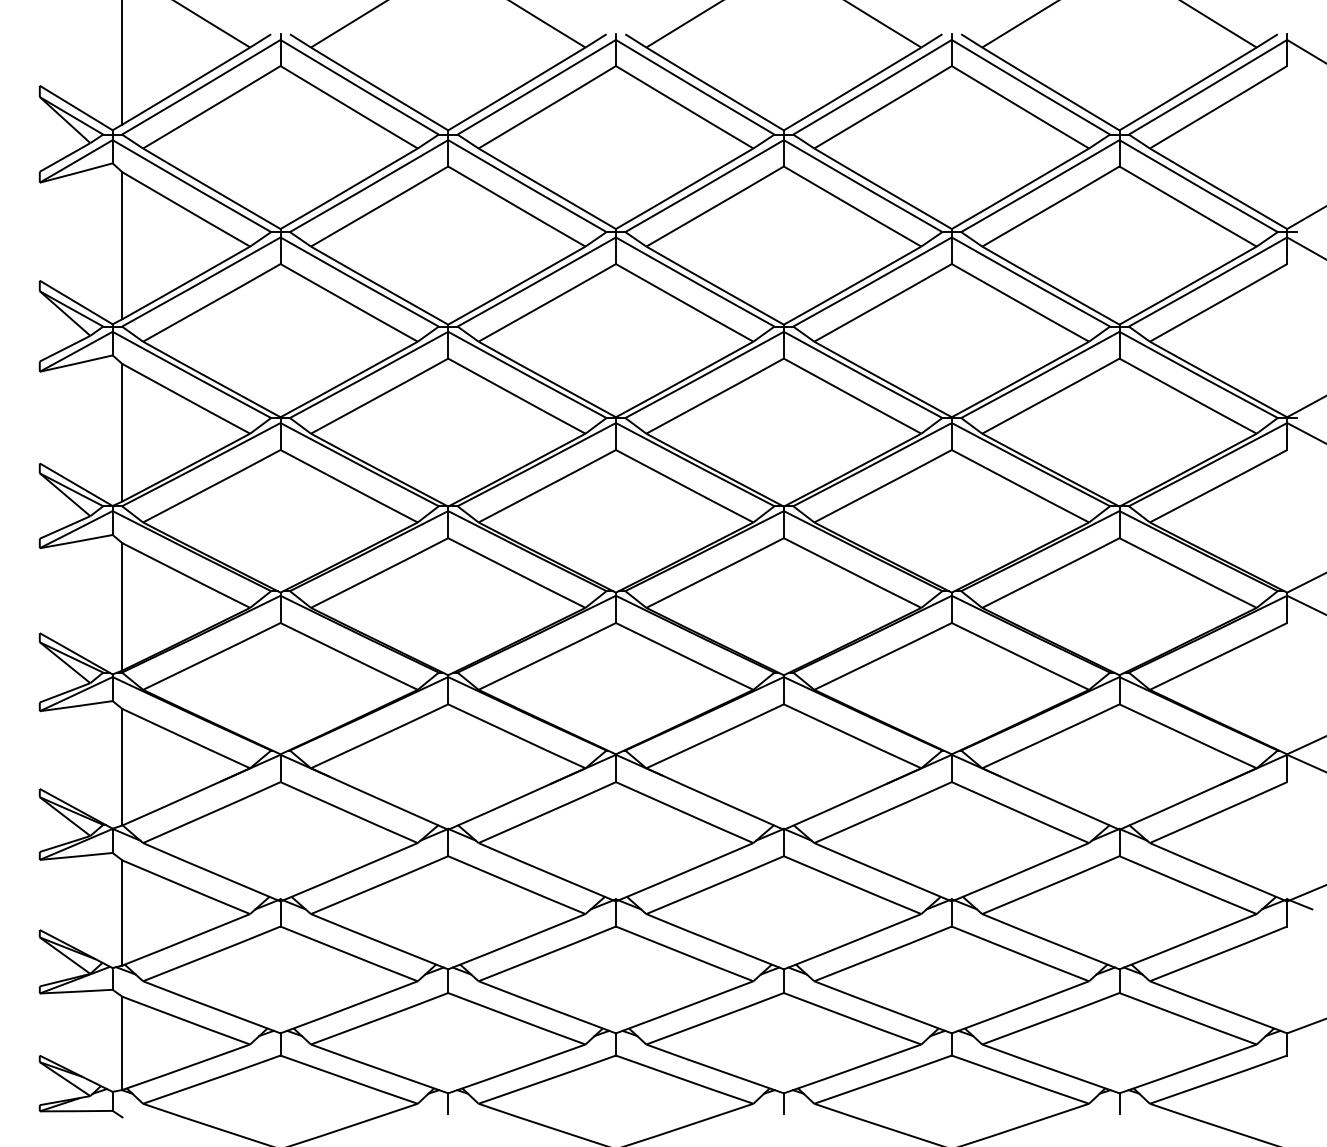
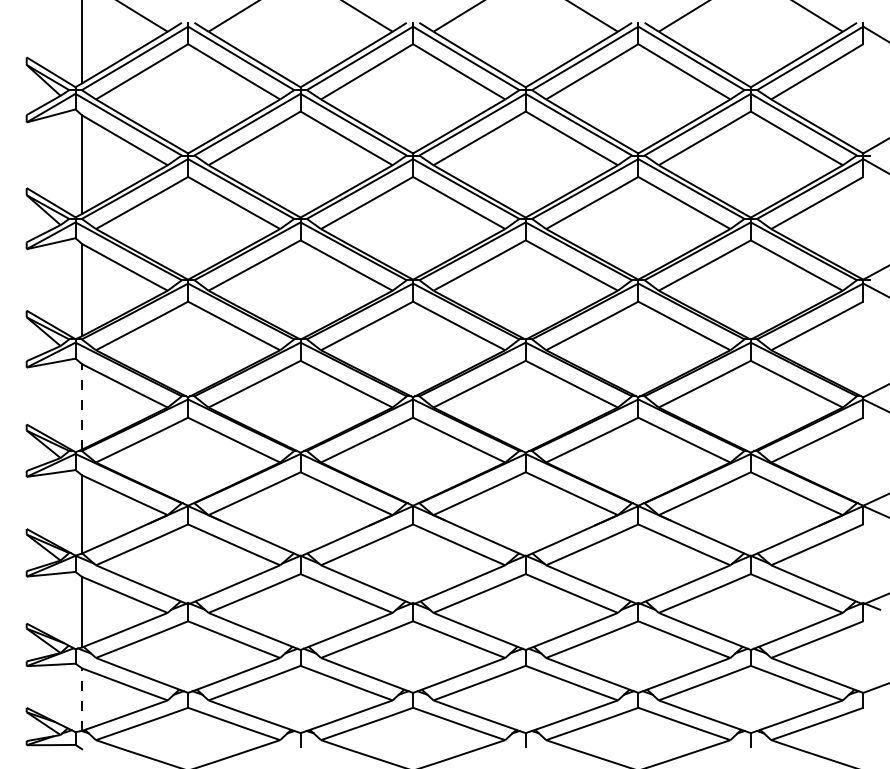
line: (123, 606) -> (82, 406), solid -> dashed
line: (123, 1043) -> (82, 699), solid -> dashed

